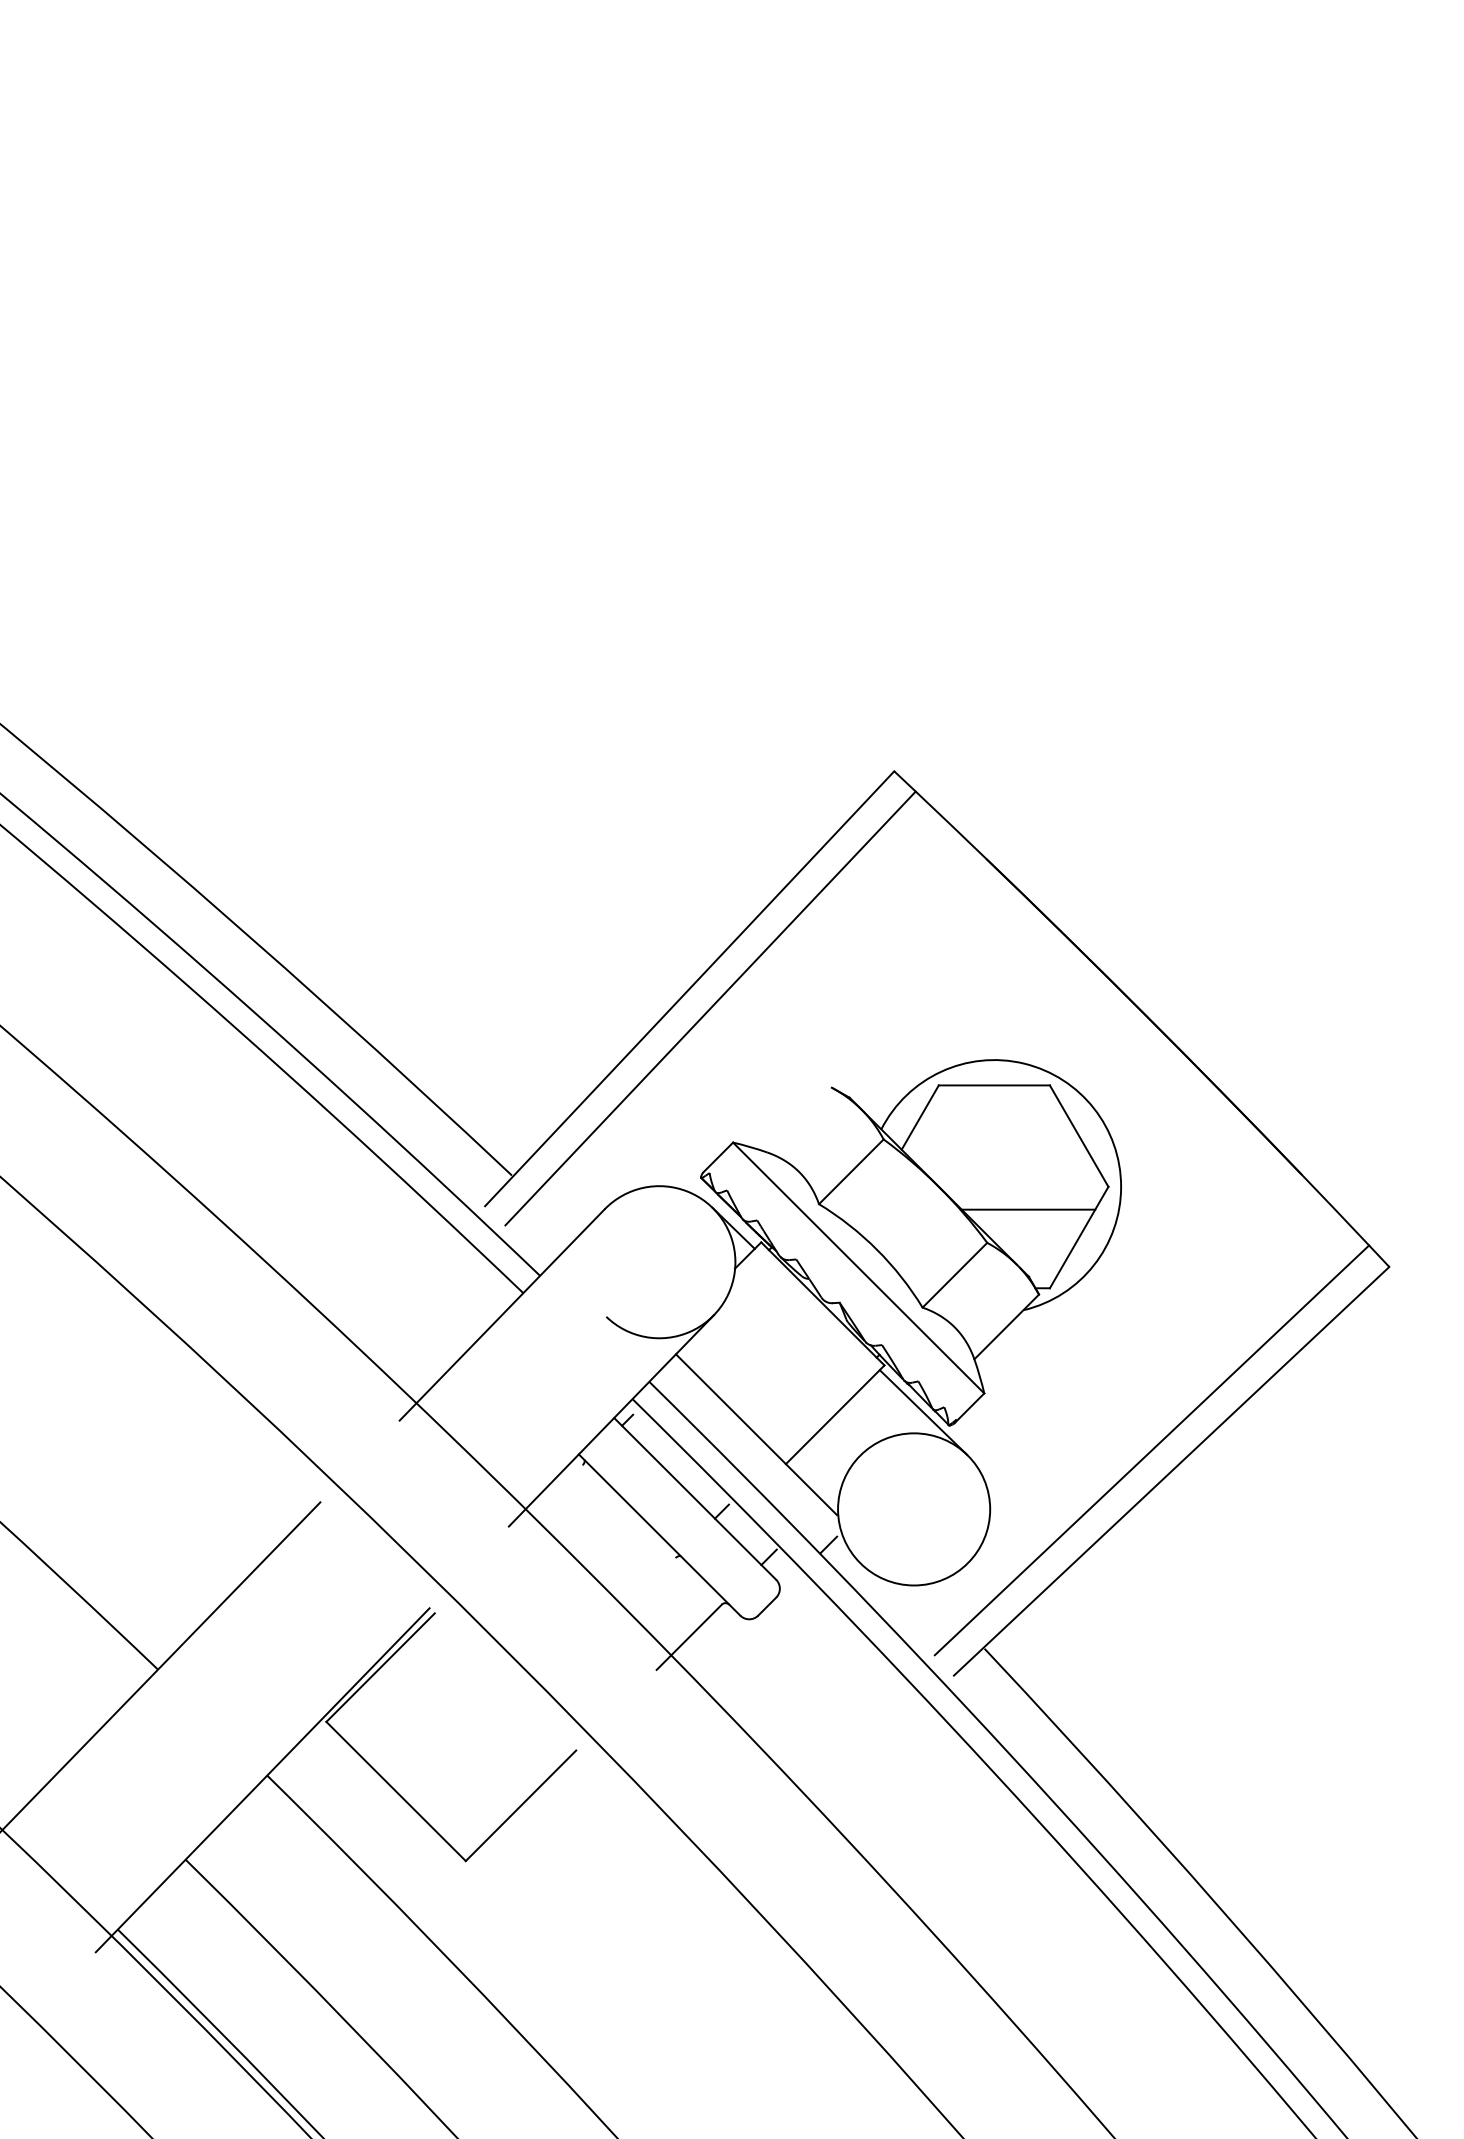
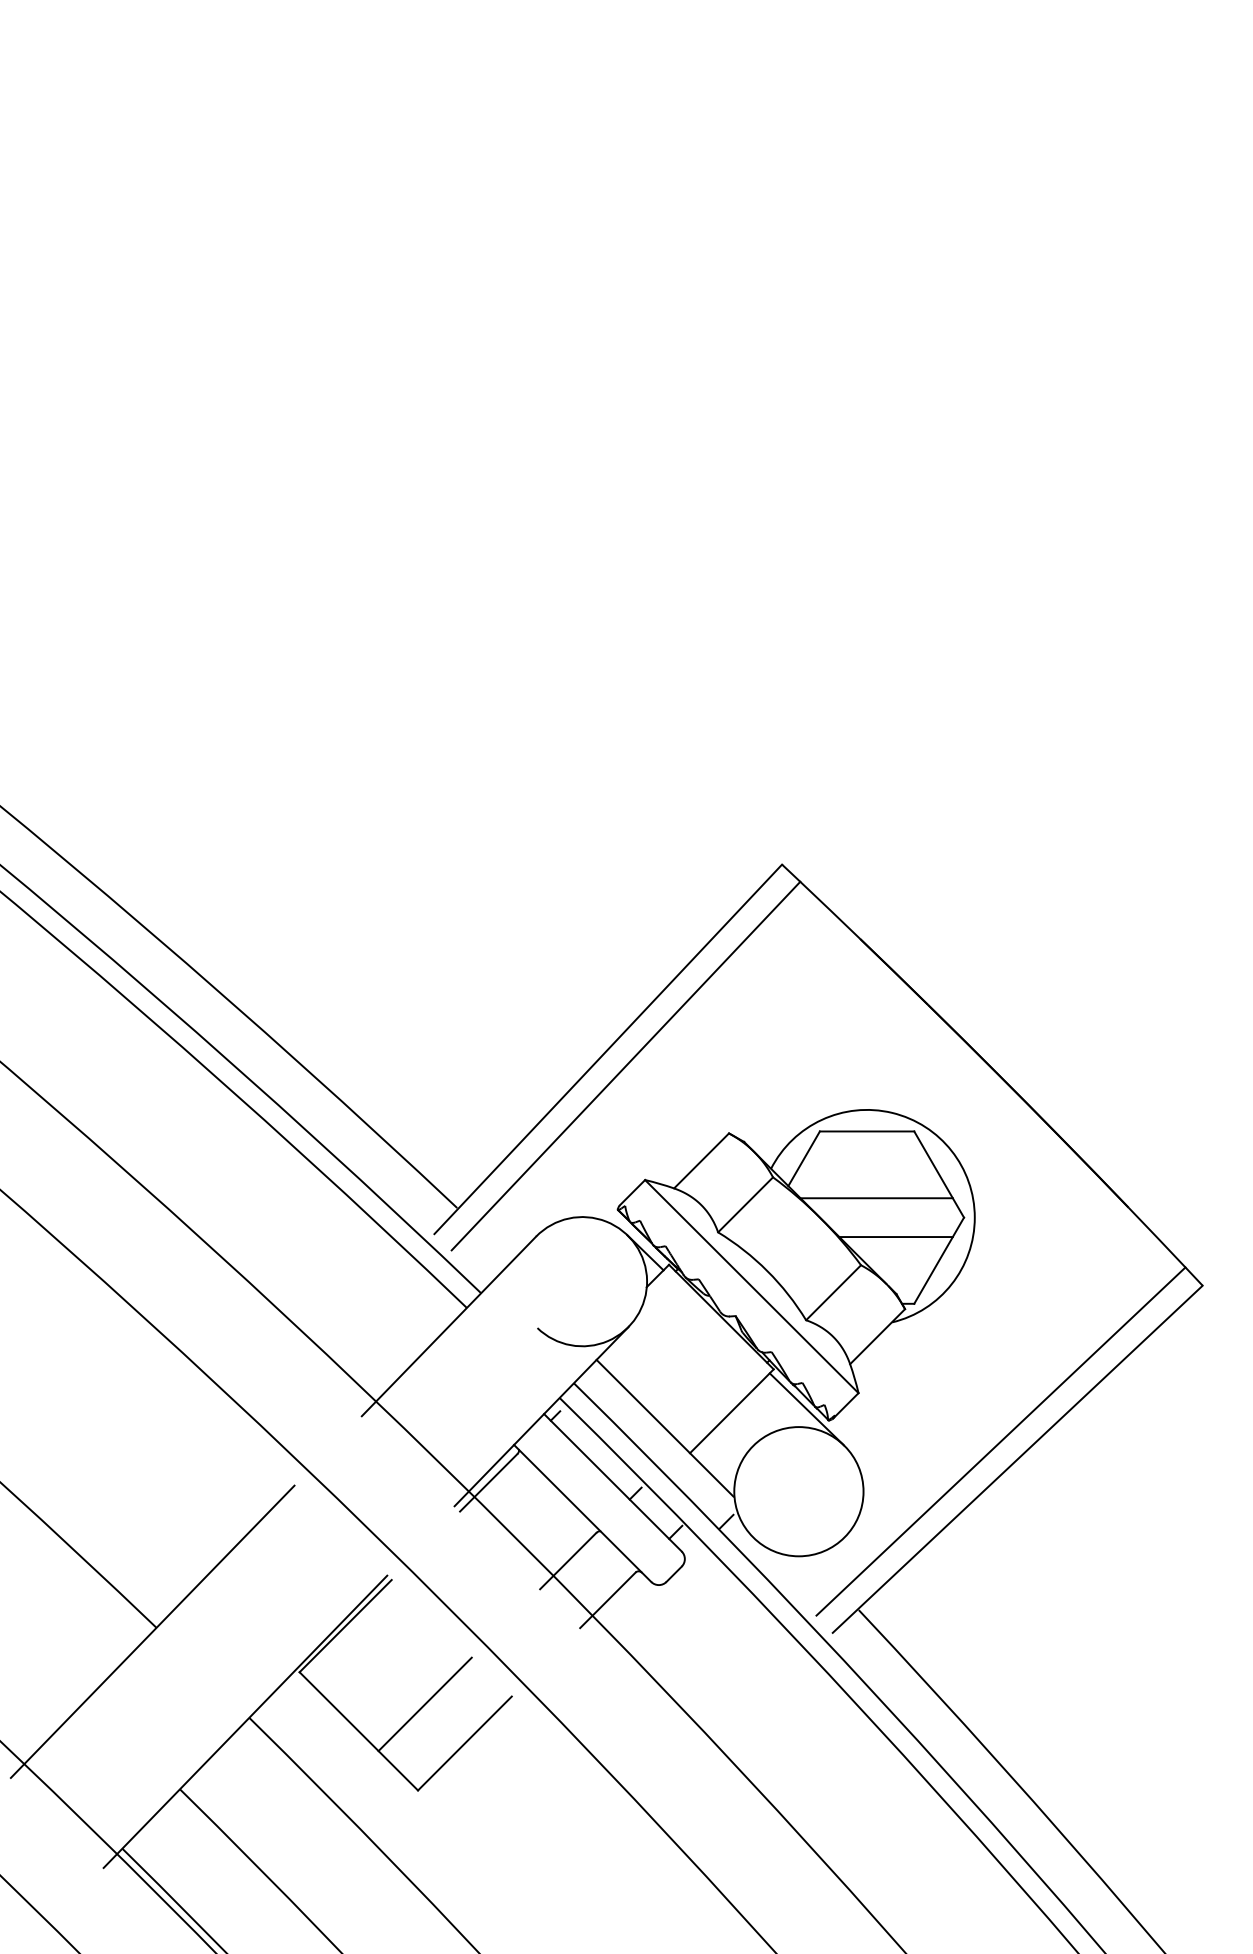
line: (799, 1119) -> (701, 1160), added
line: (1005, 1164) -> (876, 1198), added
line: (548, 1498) -> (488, 1482), added
line: (642, 1591) -> (568, 1561), added
line: (473, 1759) -> (424, 1704), added

